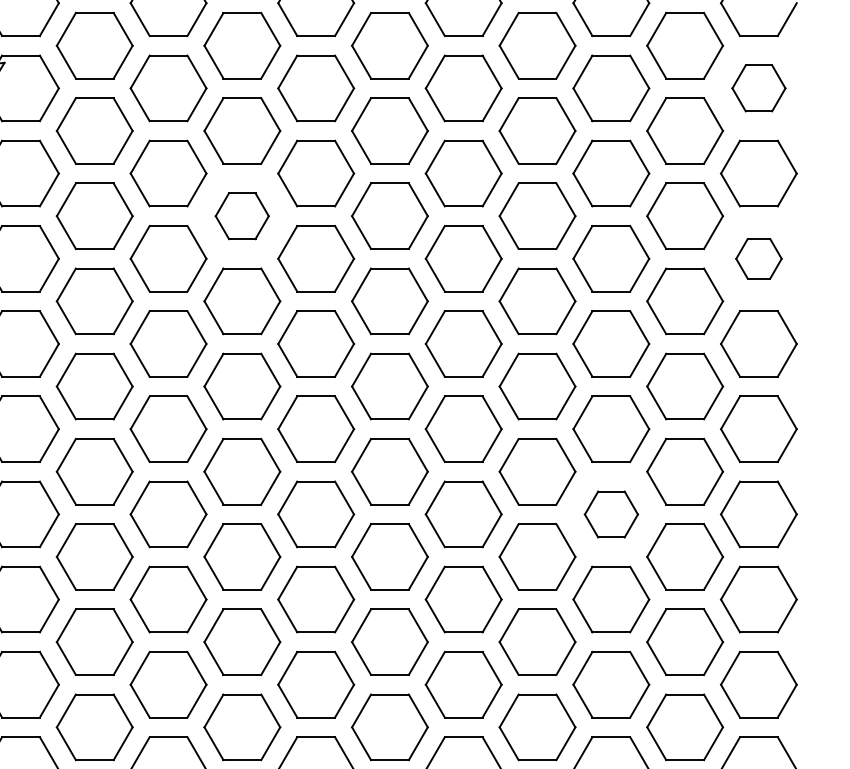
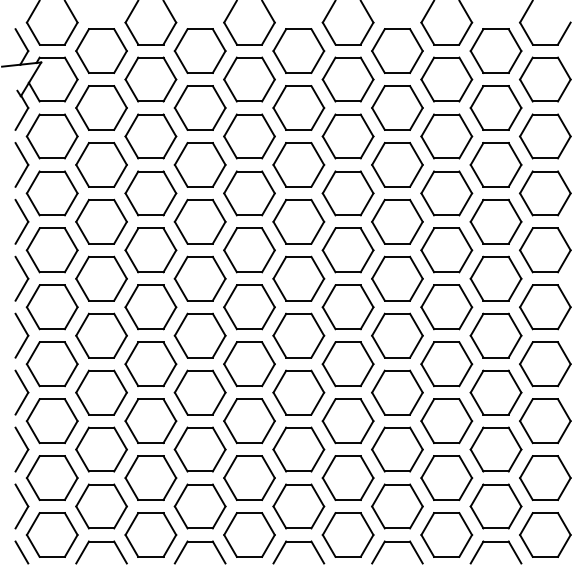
part: (759, 88) -> (545, 79), size x1.43
part: (241, 215) -> (199, 164), size x1.43
part: (759, 258) -> (545, 193), size x1.67
part: (610, 514) -> (446, 364), size x1.43

